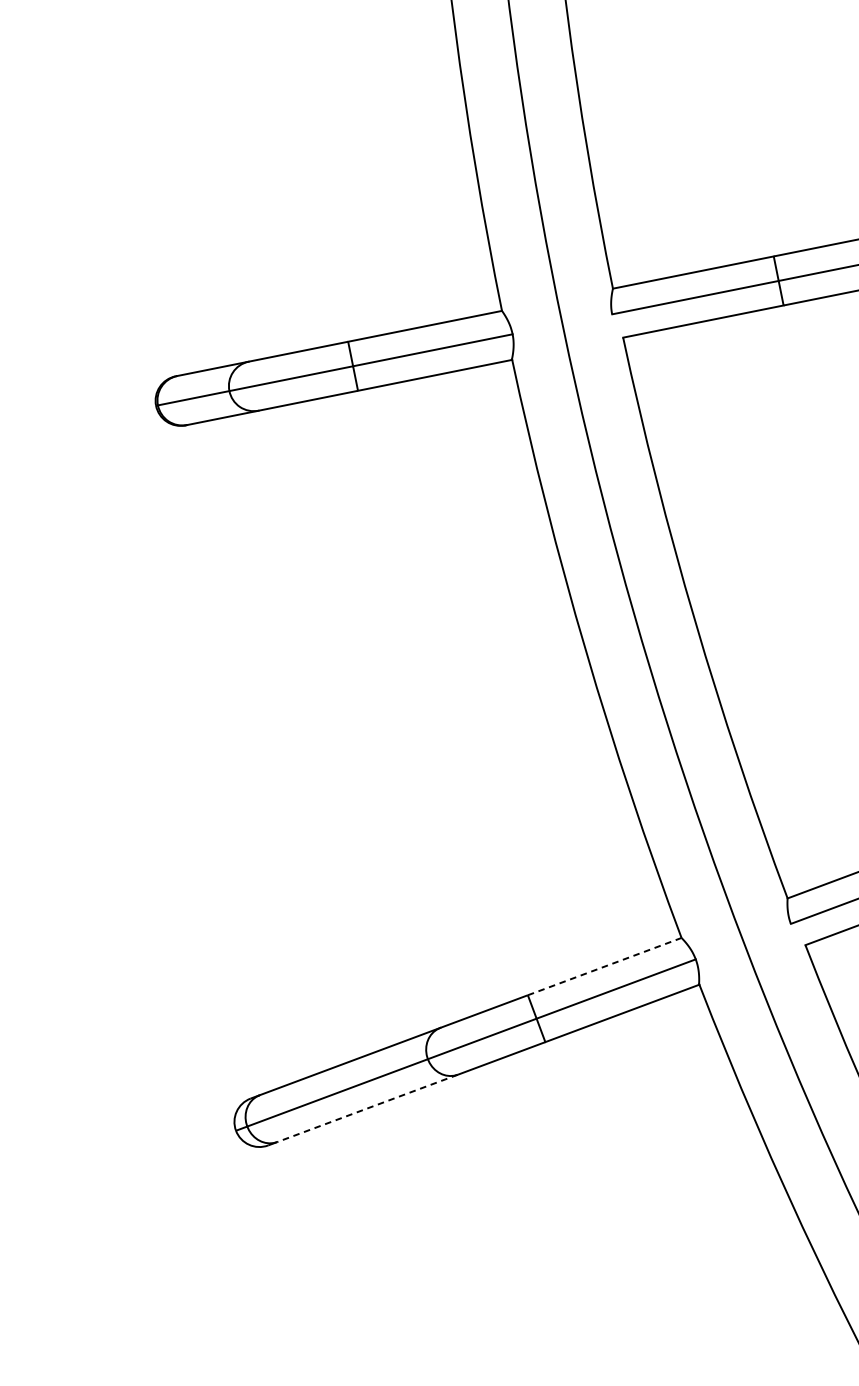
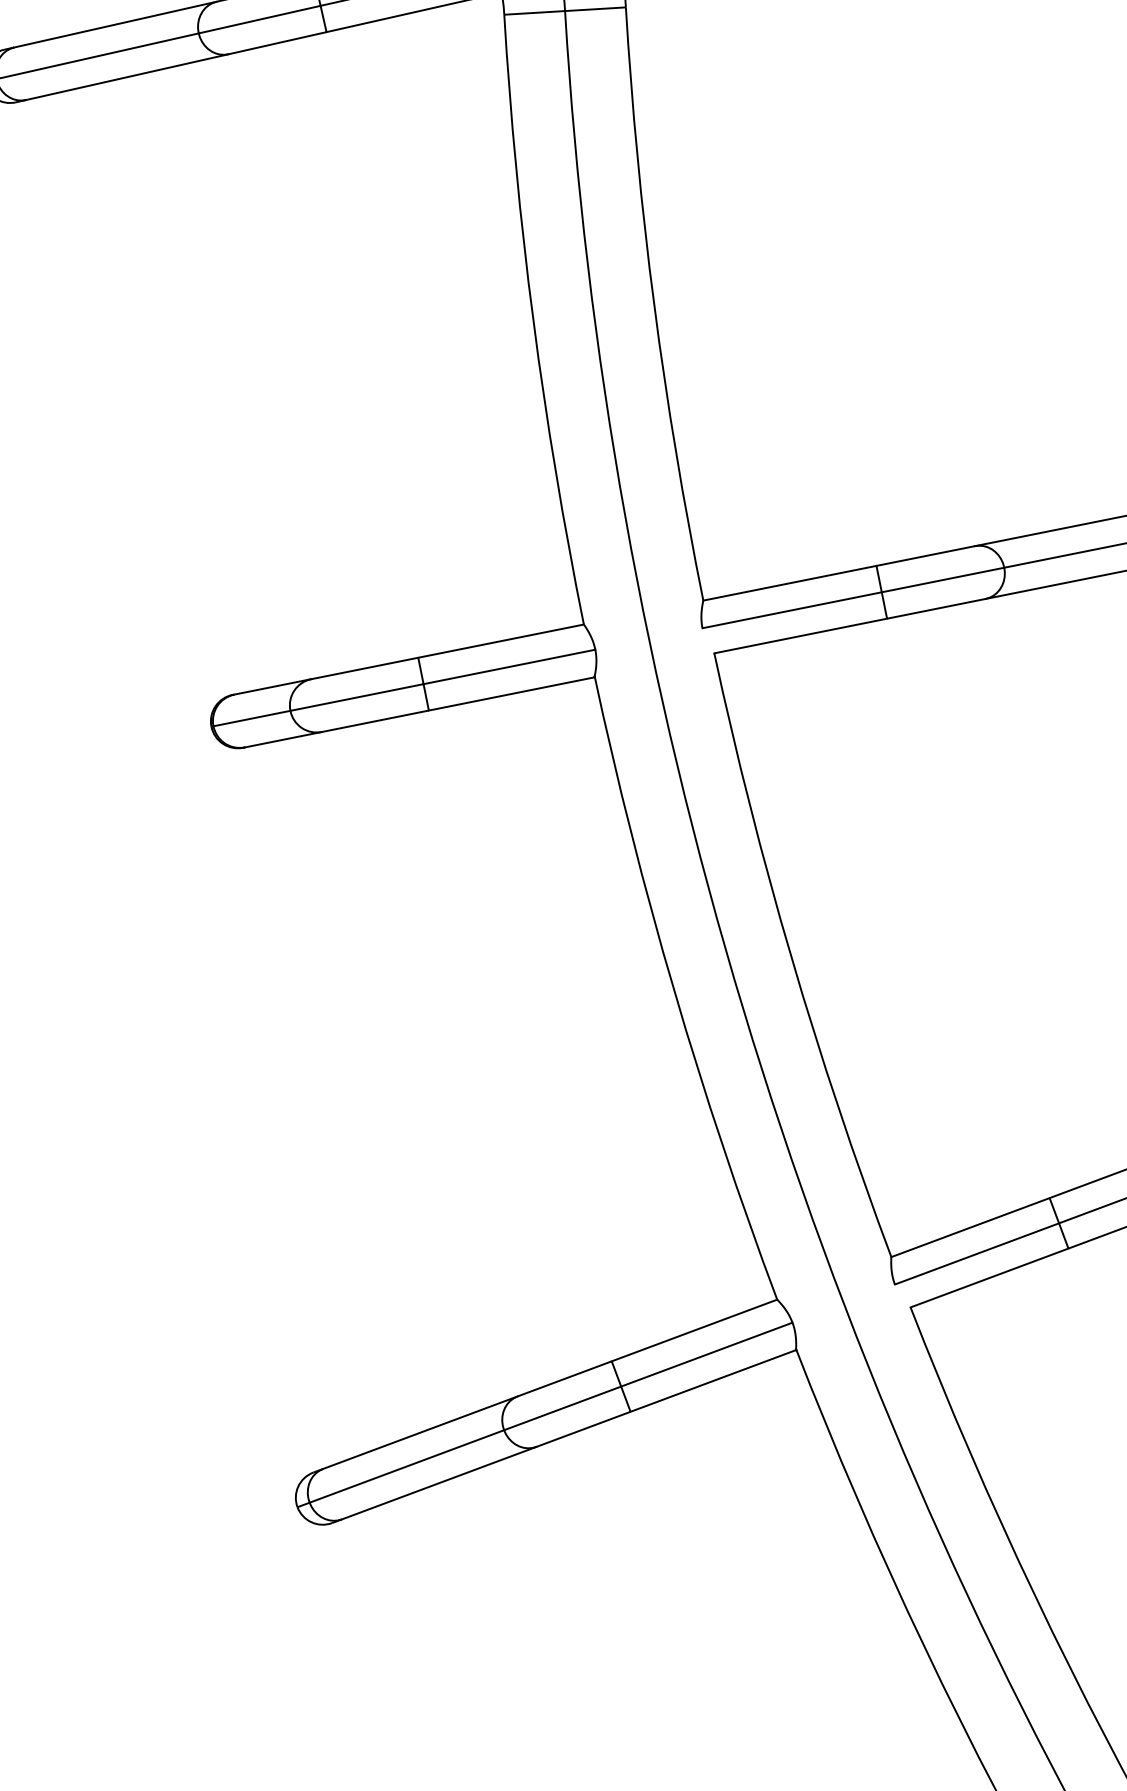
line: (604, 966) -> (694, 1330), dashed -> solid
line: (367, 1108) -> (439, 1483), dashed -> solid

